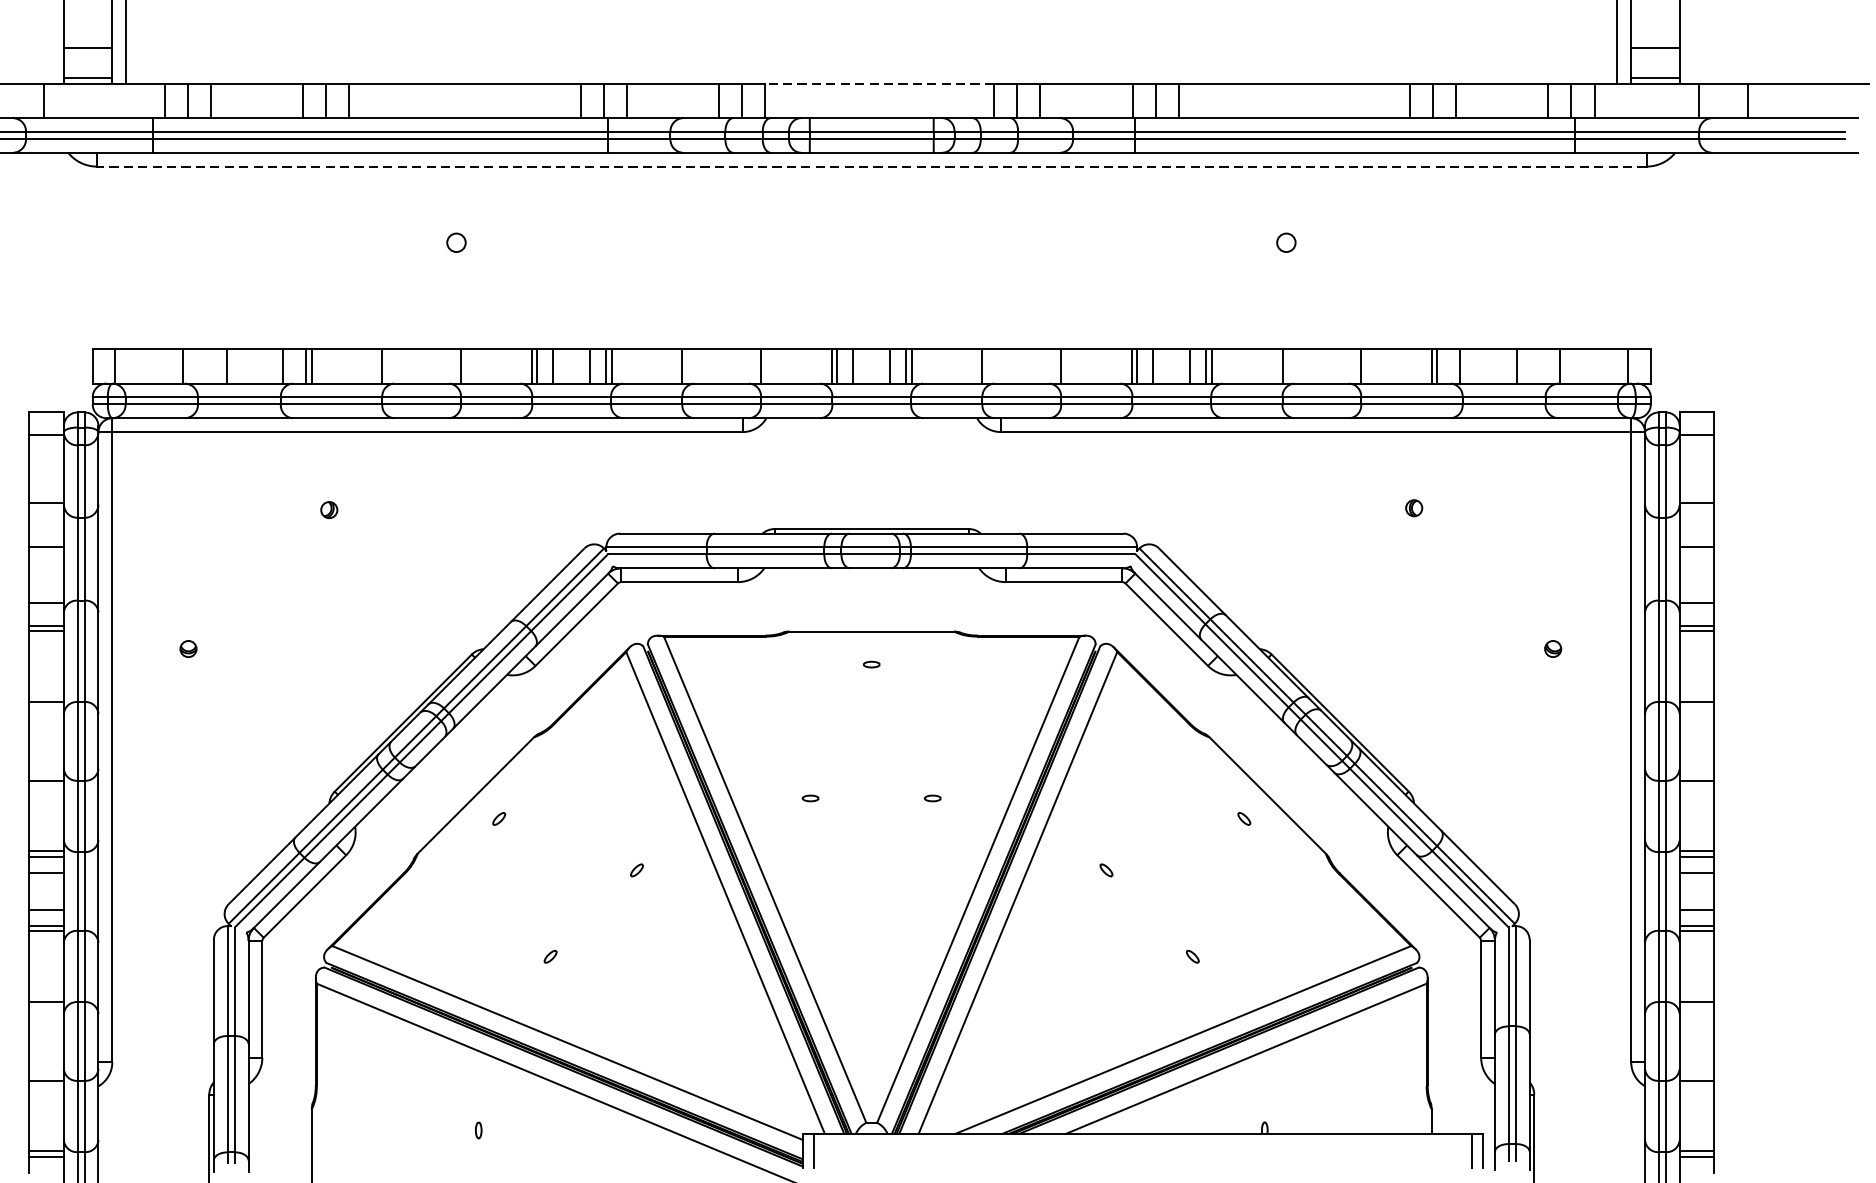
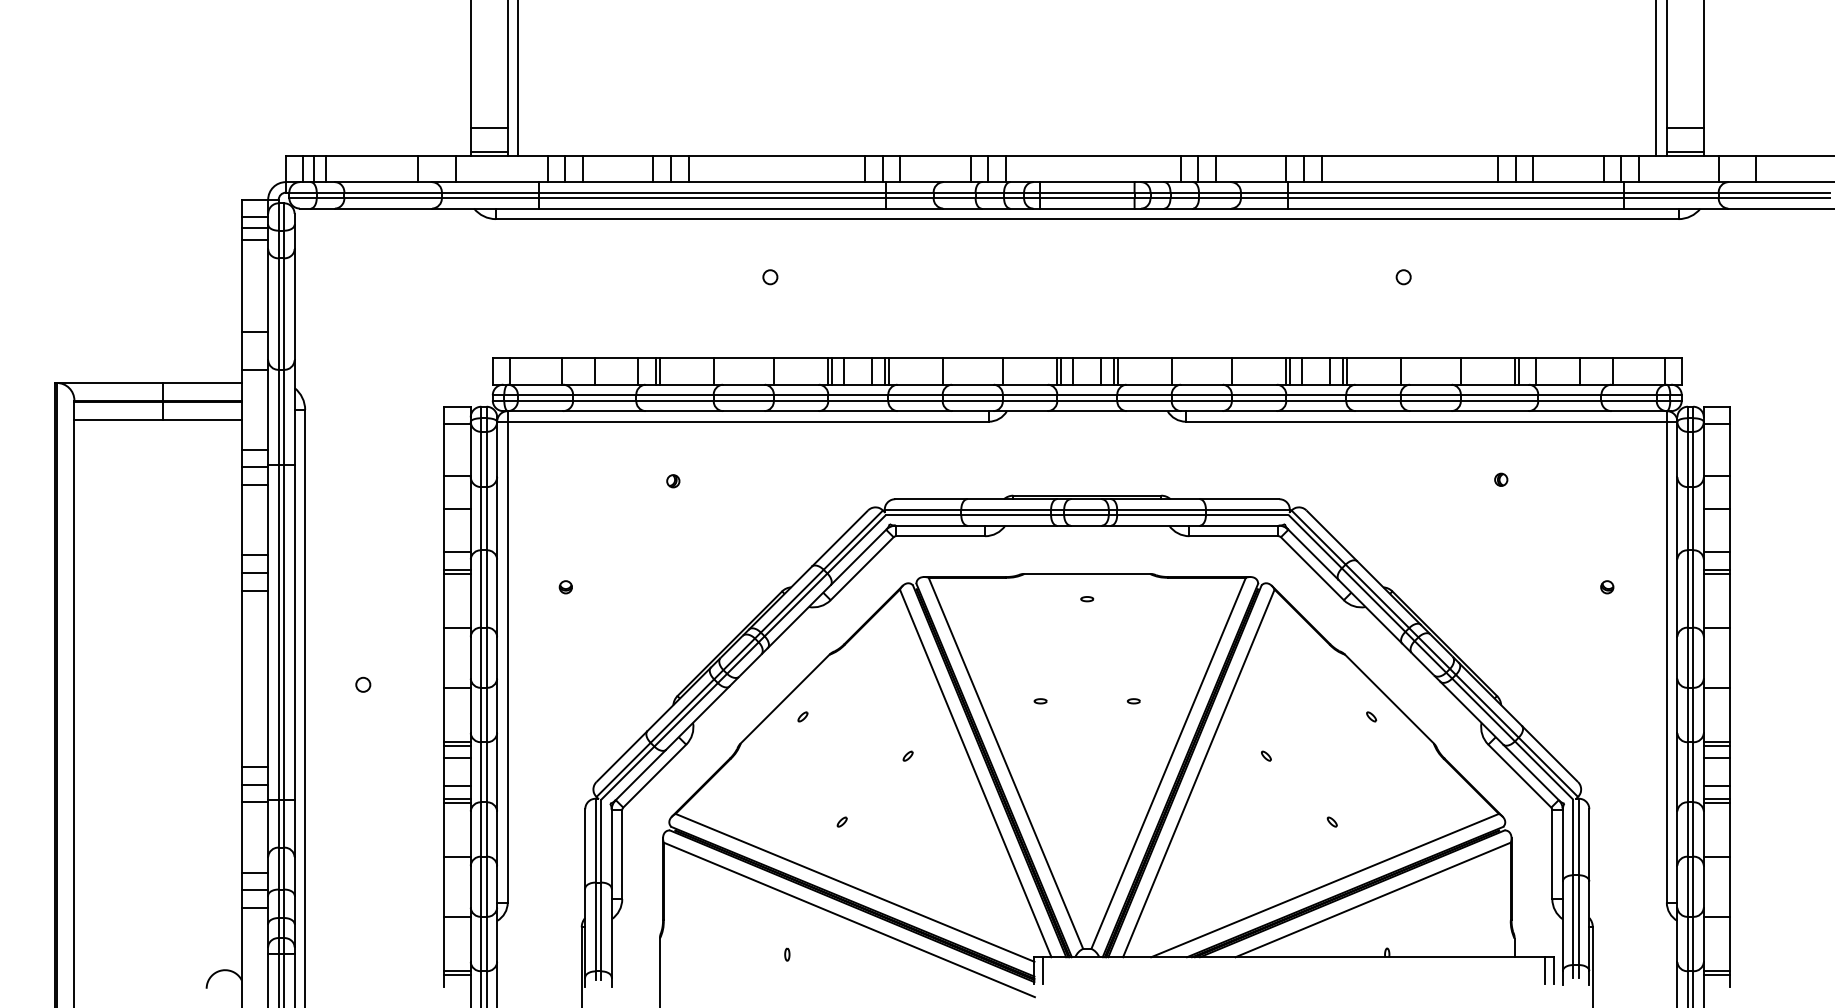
line: (878, 83) -> (1092, 155), dashed -> solid
line: (870, 167) -> (1086, 219), dashed -> solid

